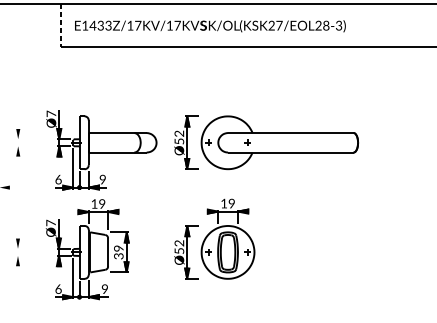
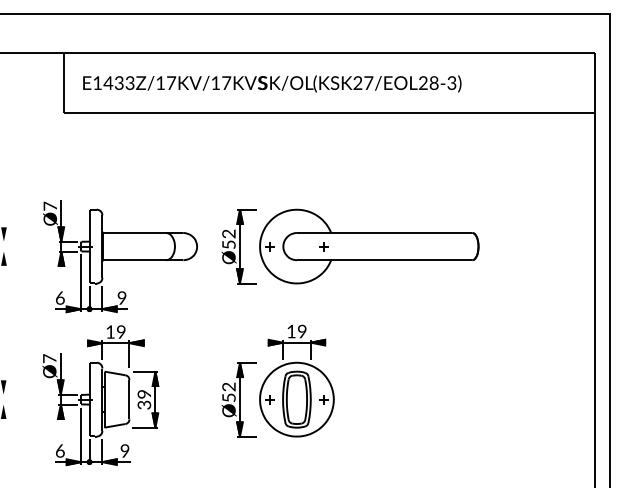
line: (61, 25) -> (64, 83), dashed -> solid

